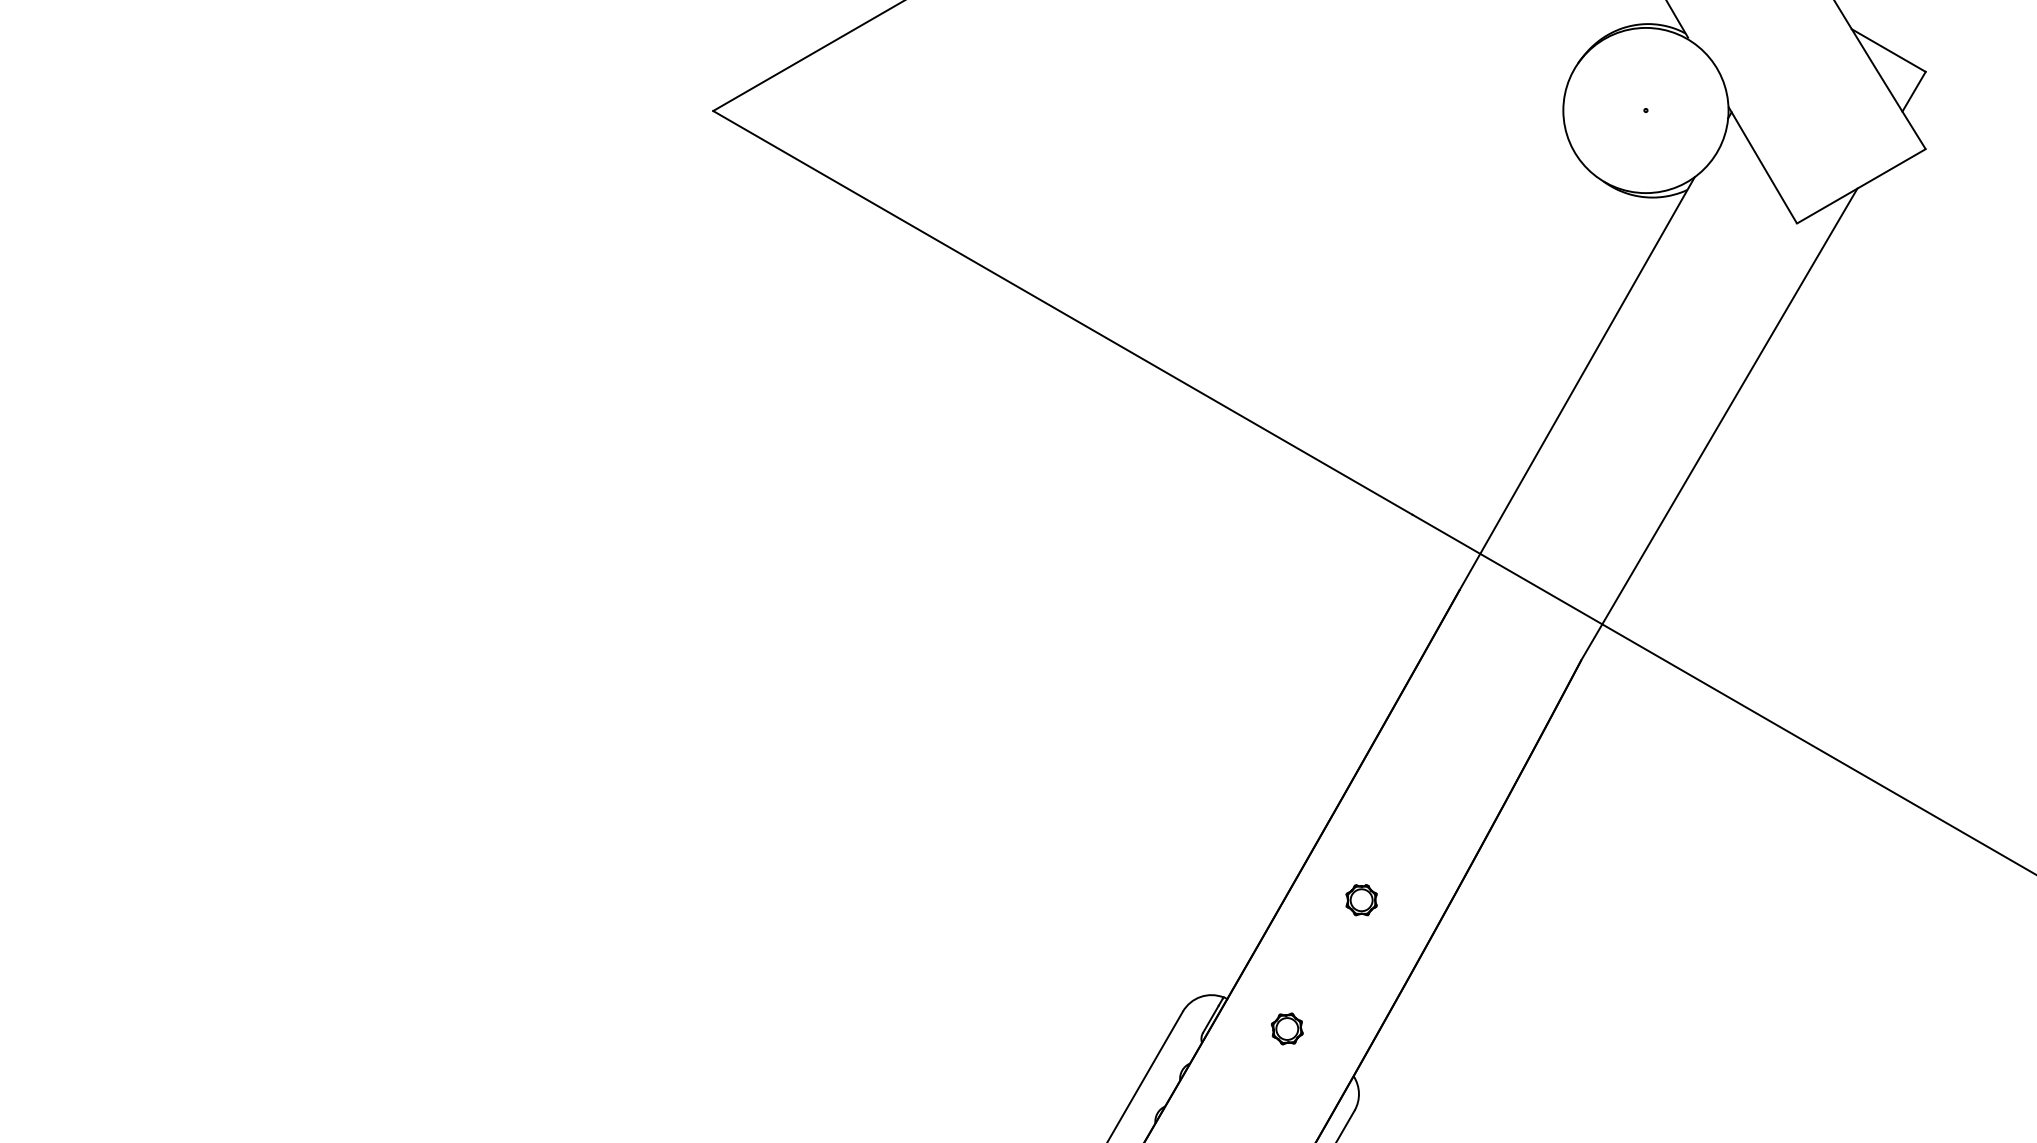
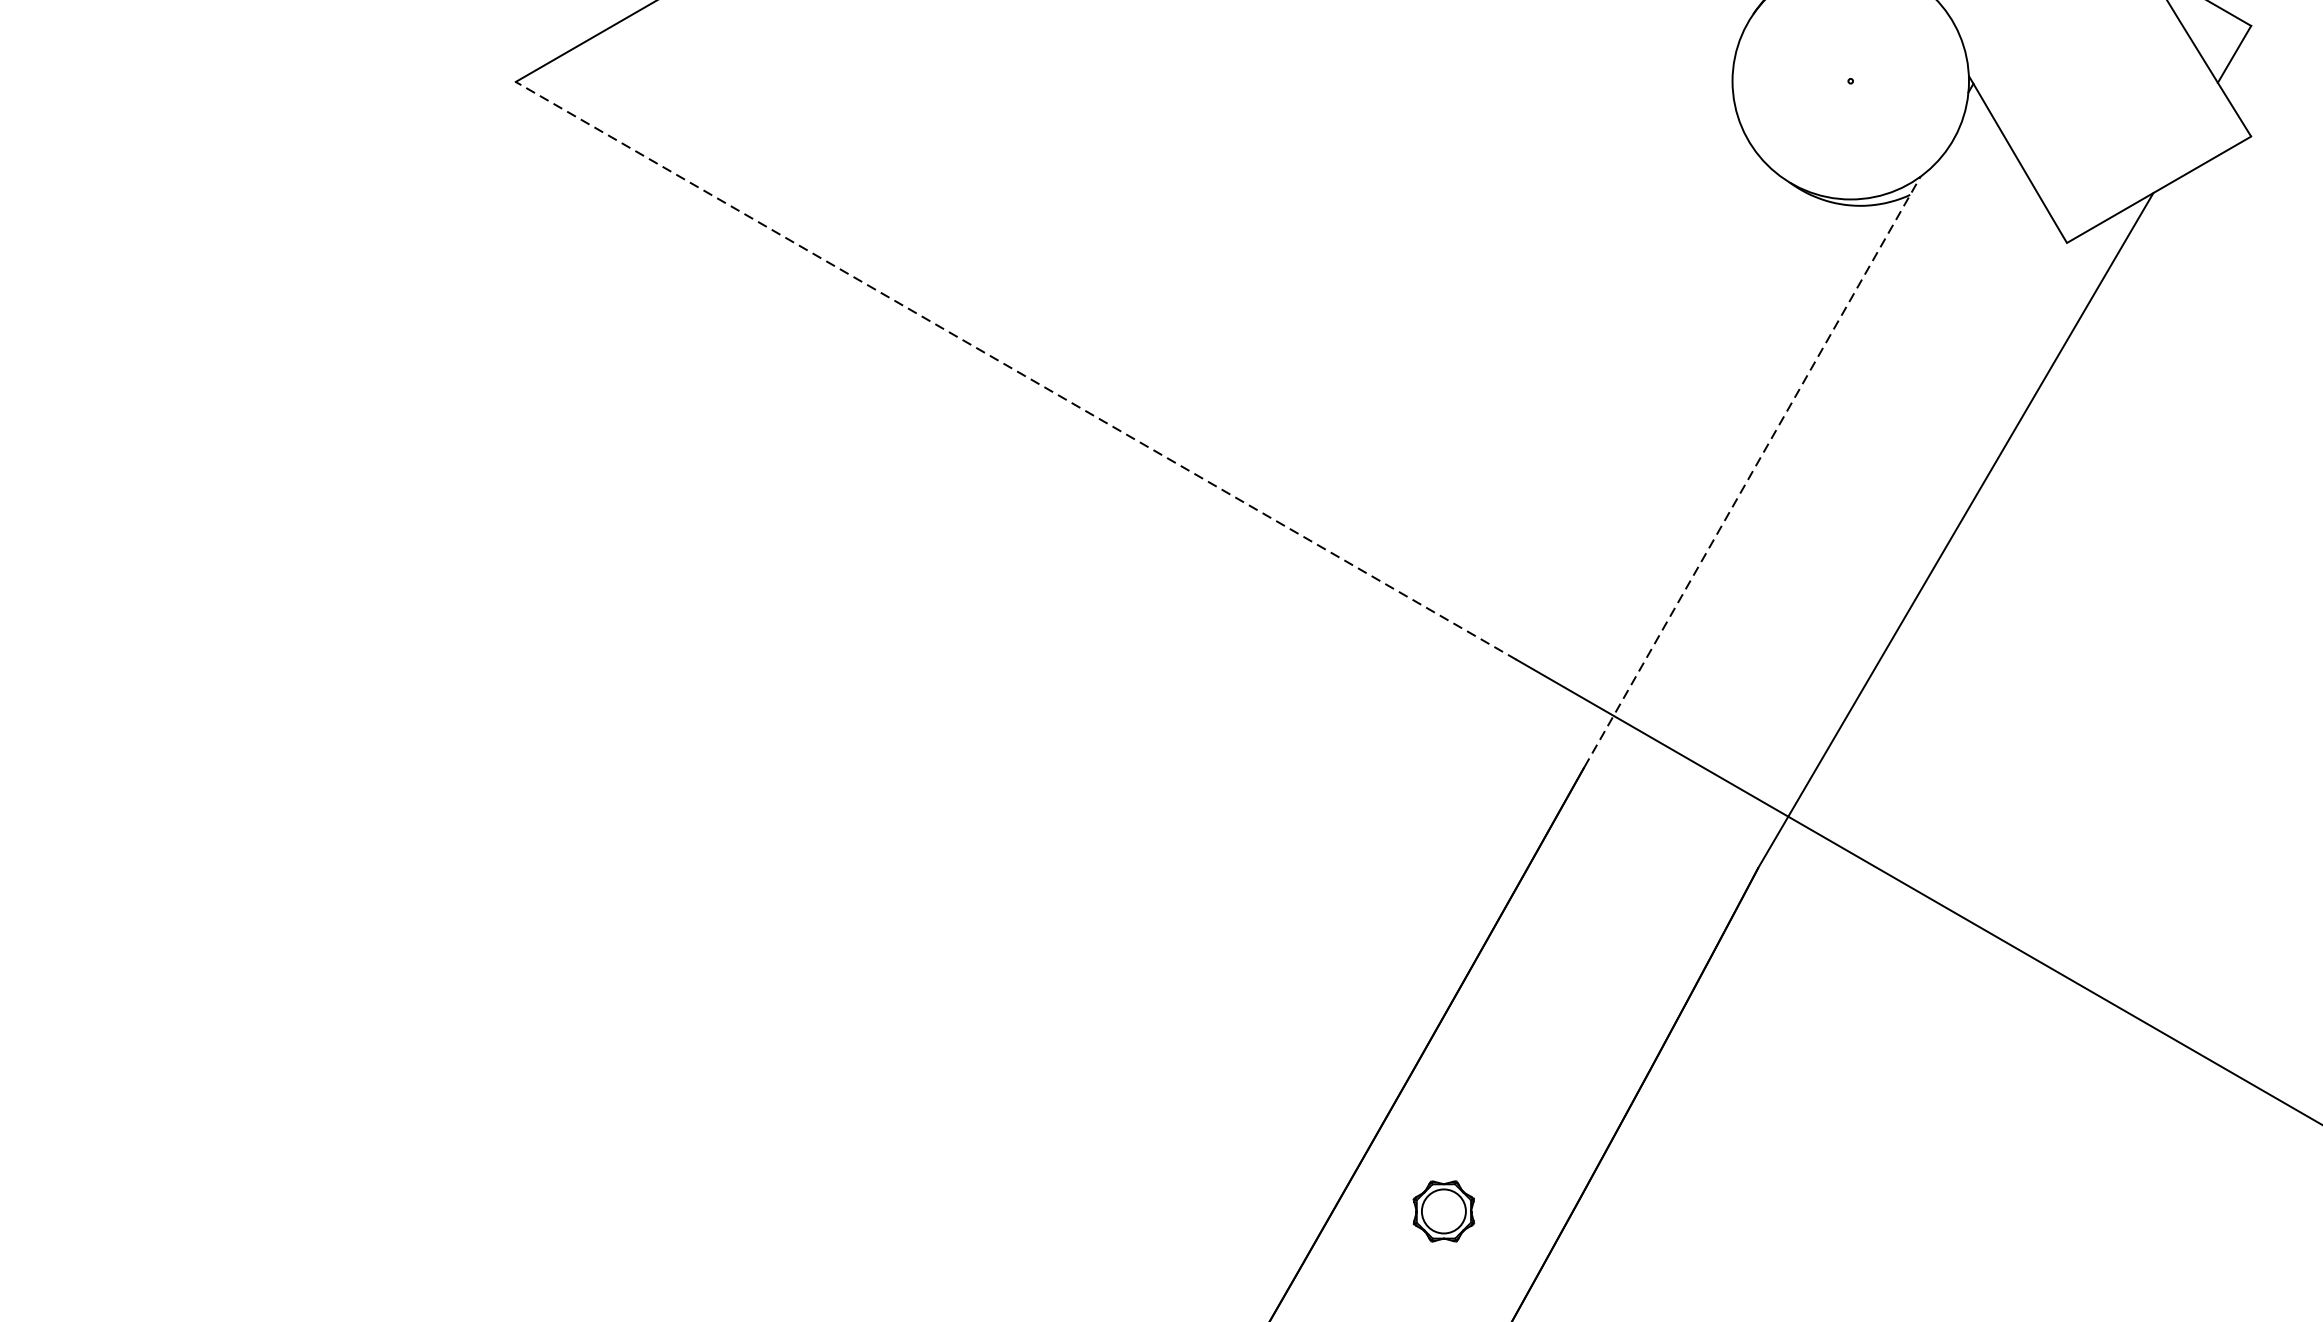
line: (1062, 312) -> (1015, 370), solid -> dashed
line: (1577, 383) -> (1752, 471), solid -> dashed
part: (1361, 900) -> (1443, 1211), size x1.4

